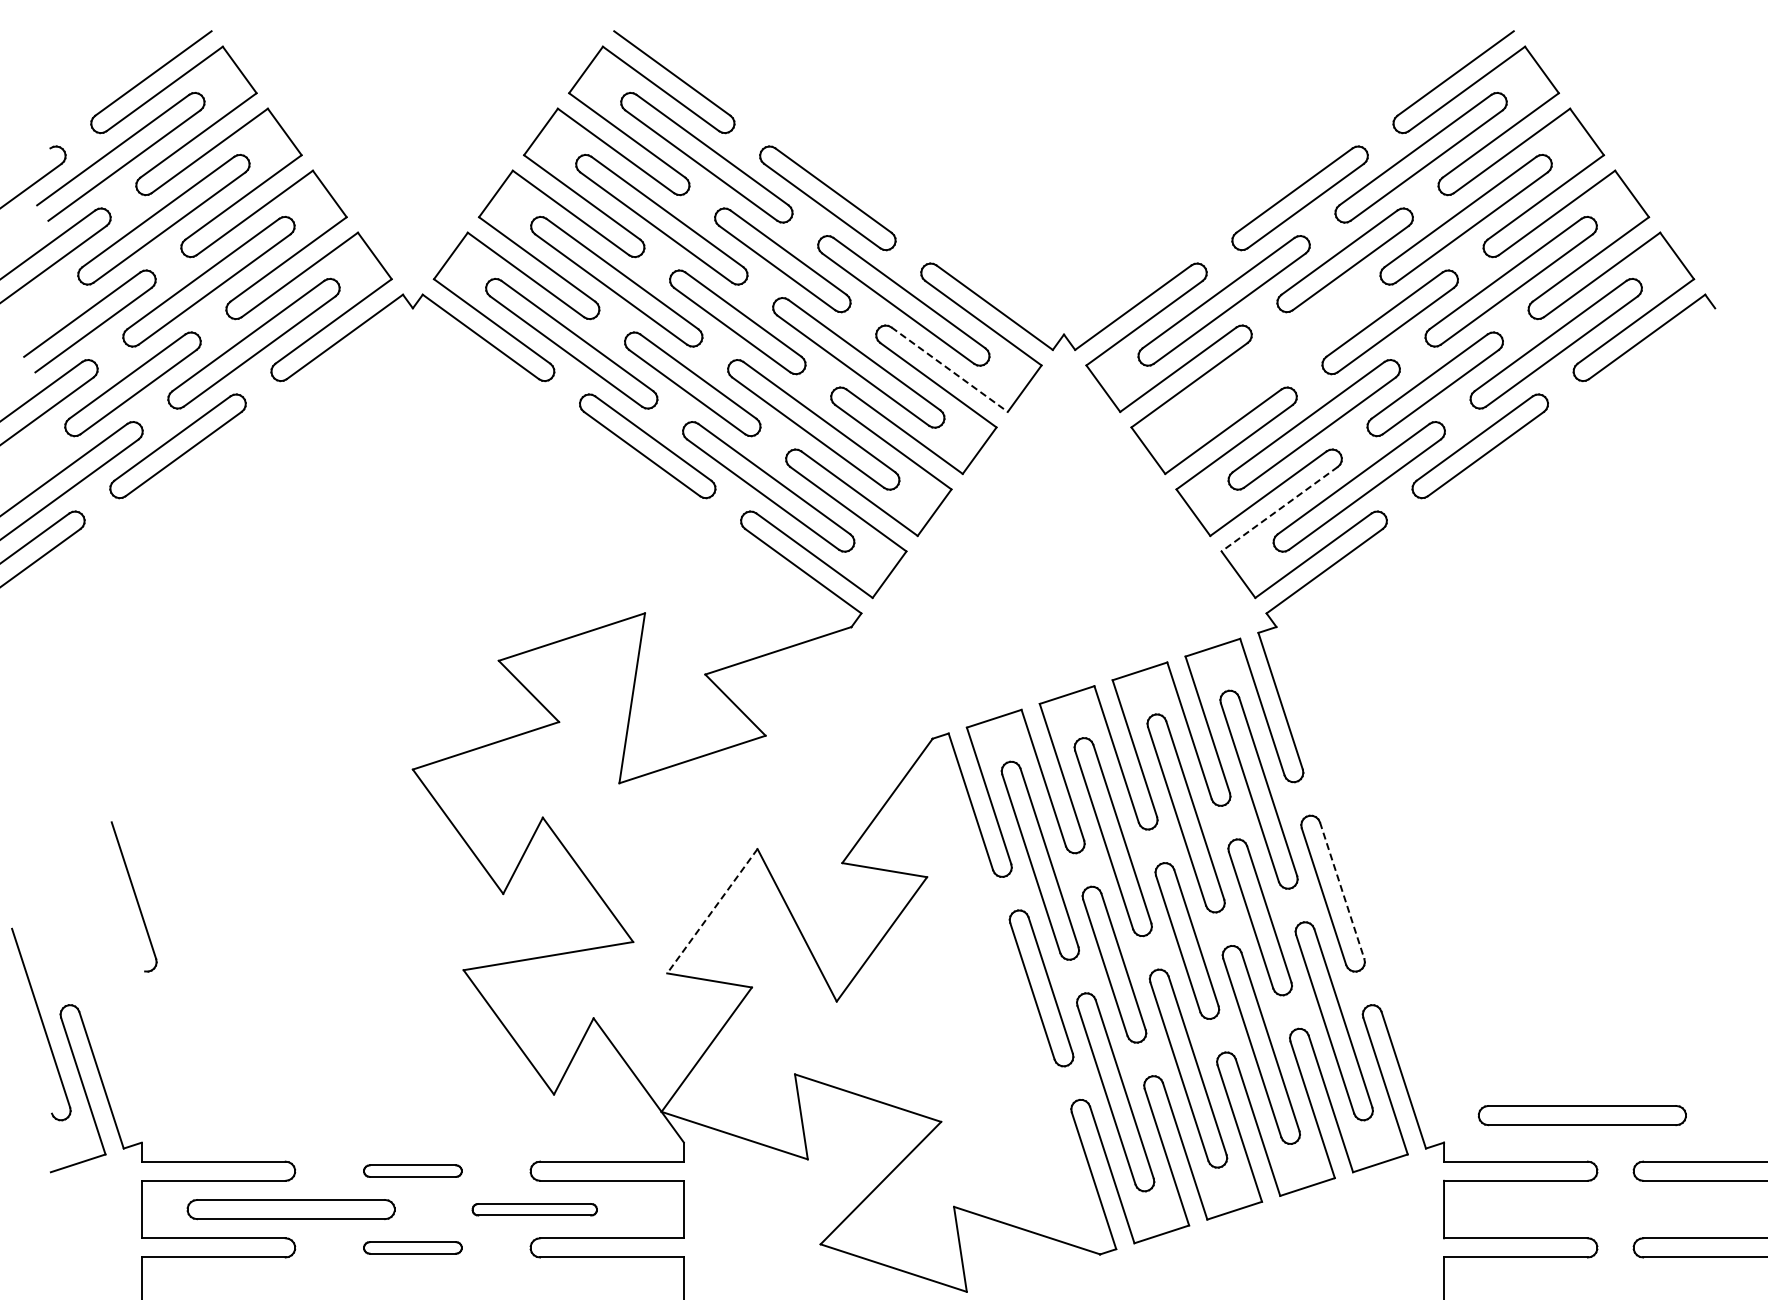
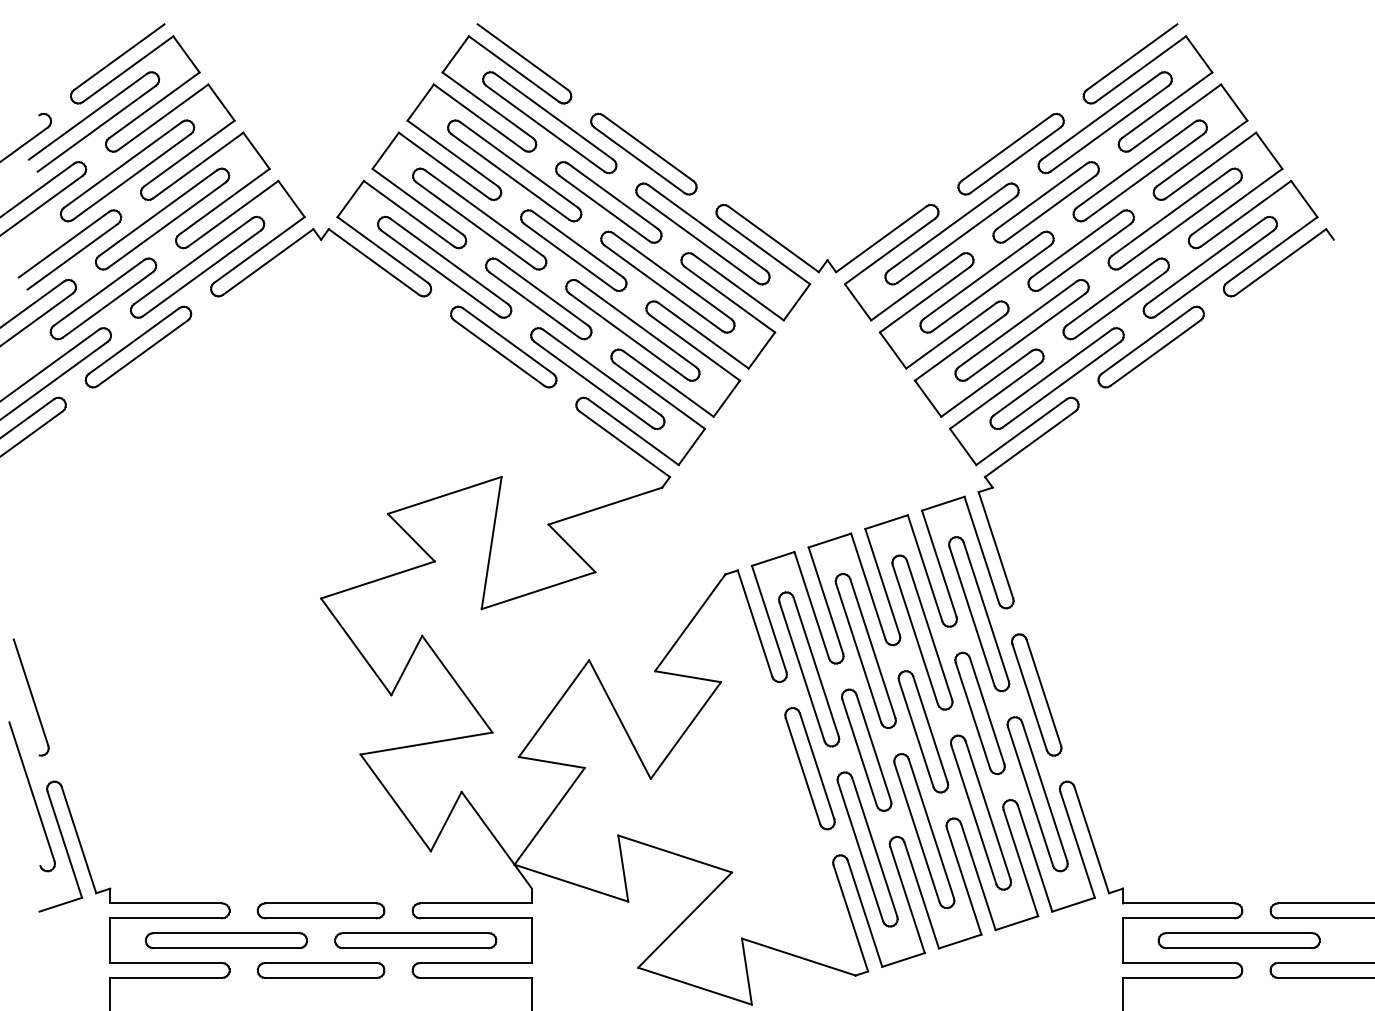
part: (1268, 362) -> (986, 281), added
line: (949, 369) -> (738, 287), dashed -> solid
line: (1279, 509) -> (995, 396), dashed -> solid
line: (1342, 890) -> (1044, 692), dashed -> solid
part: (133, 896) -> (30, 697), moved
line: (712, 911) -> (554, 708), dashed -> solid
part: (1581, 1115) -> (1238, 940), moved
part: (412, 1170) -> (320, 910), size x1.67
part: (534, 1209) -> (415, 940), size x1.67
part: (412, 1247) -> (320, 970), size x1.67

